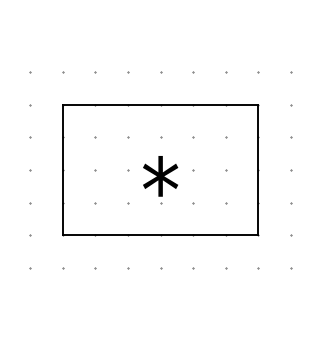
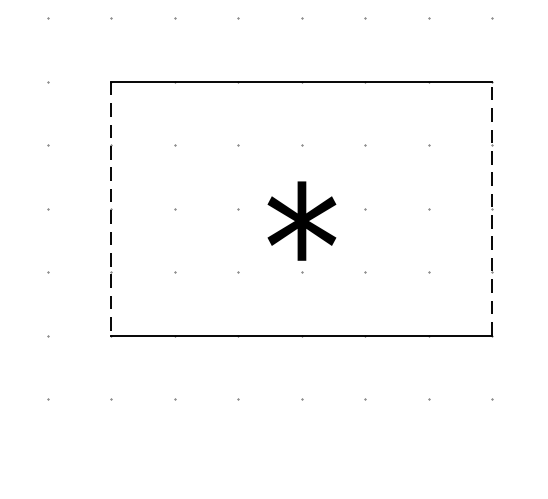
line: (258, 169) -> (492, 207), solid -> dashed
line: (62, 170) -> (111, 209), solid -> dashed

